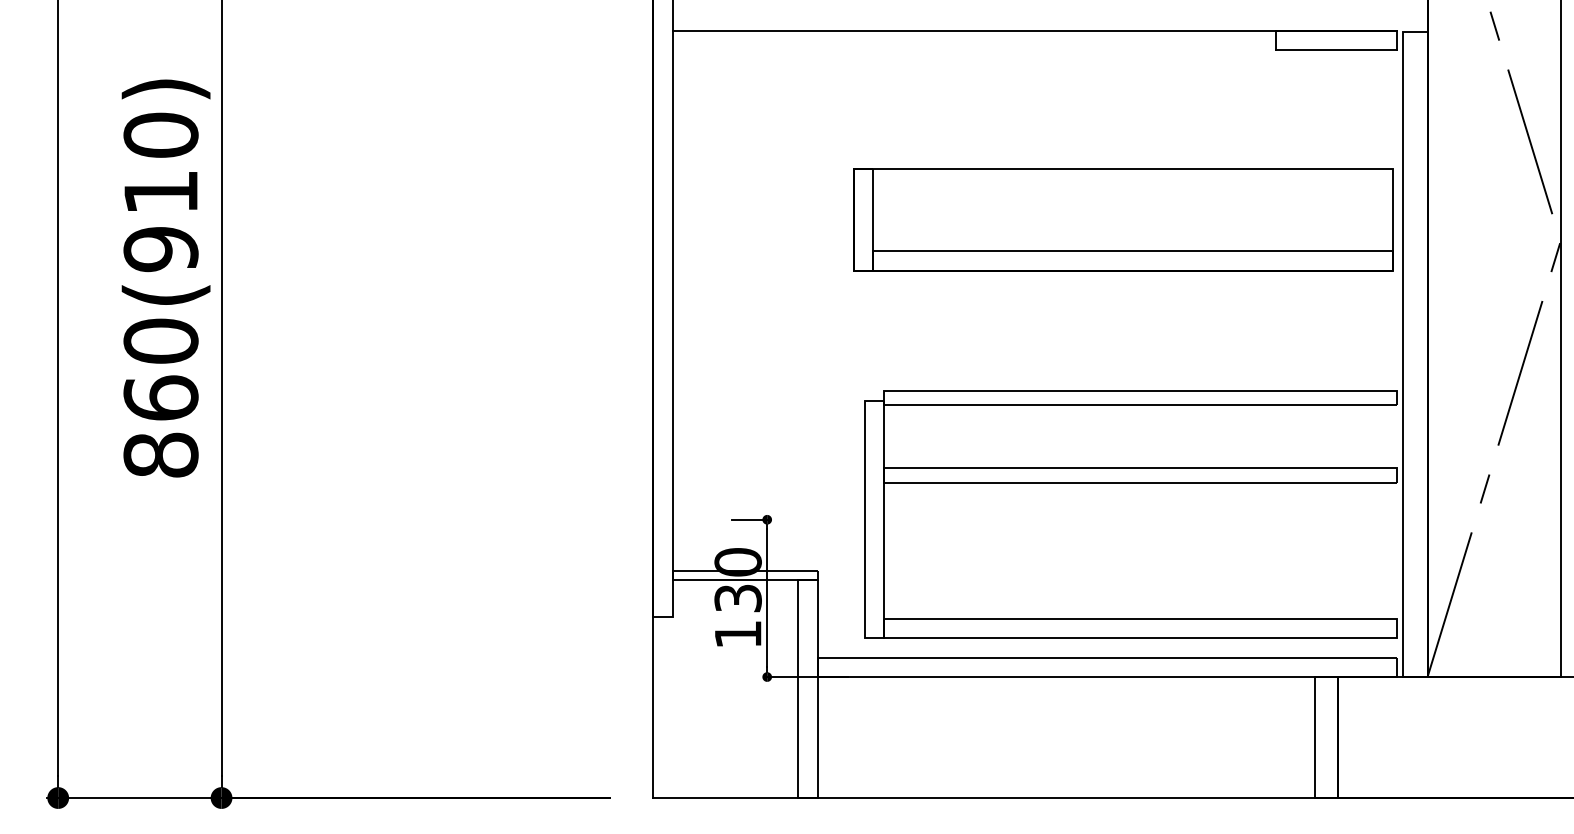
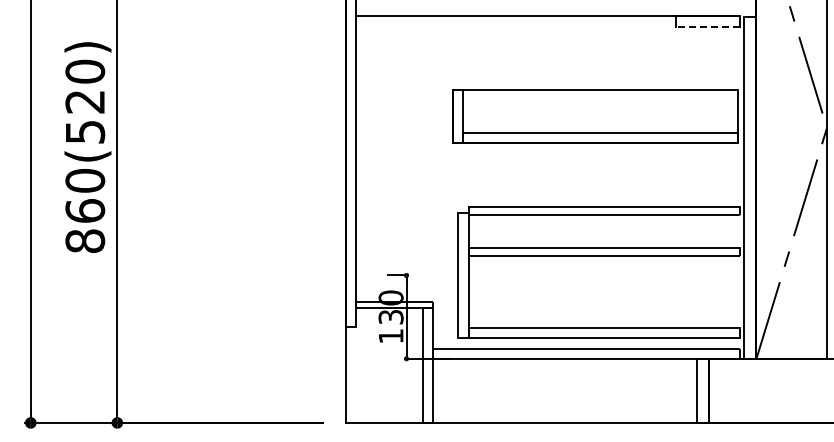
line: (1335, 49) -> (707, 26), solid -> dashed
text: (159, 221) -> (84, 117), 860(910) -> 860(520)

